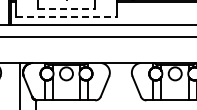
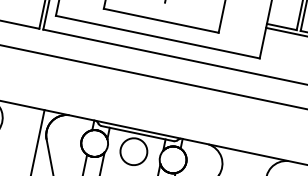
line: (66, 9) -> (161, 21), dashed -> solid
line: (66, 17) -> (157, 37), dashed -> solid

